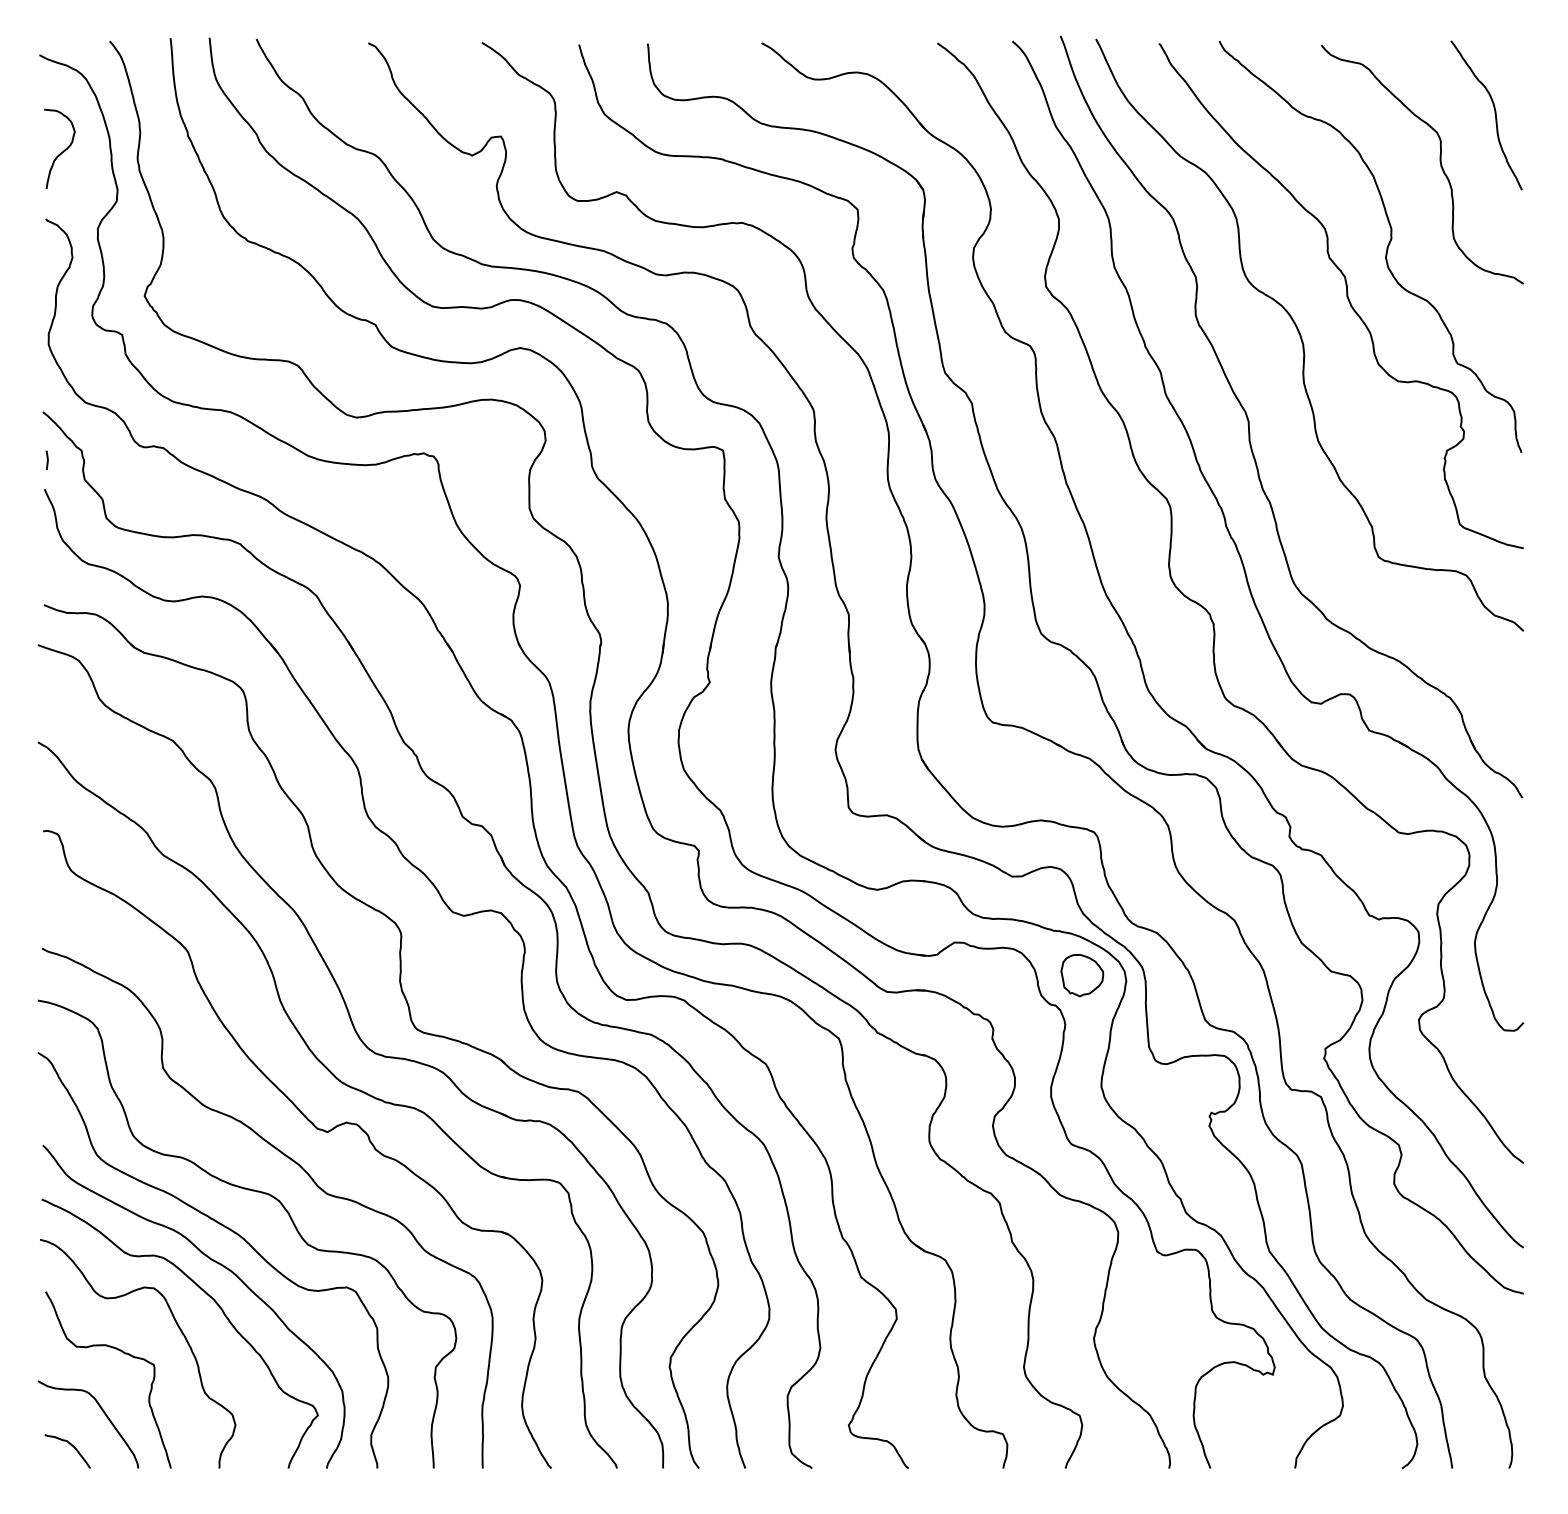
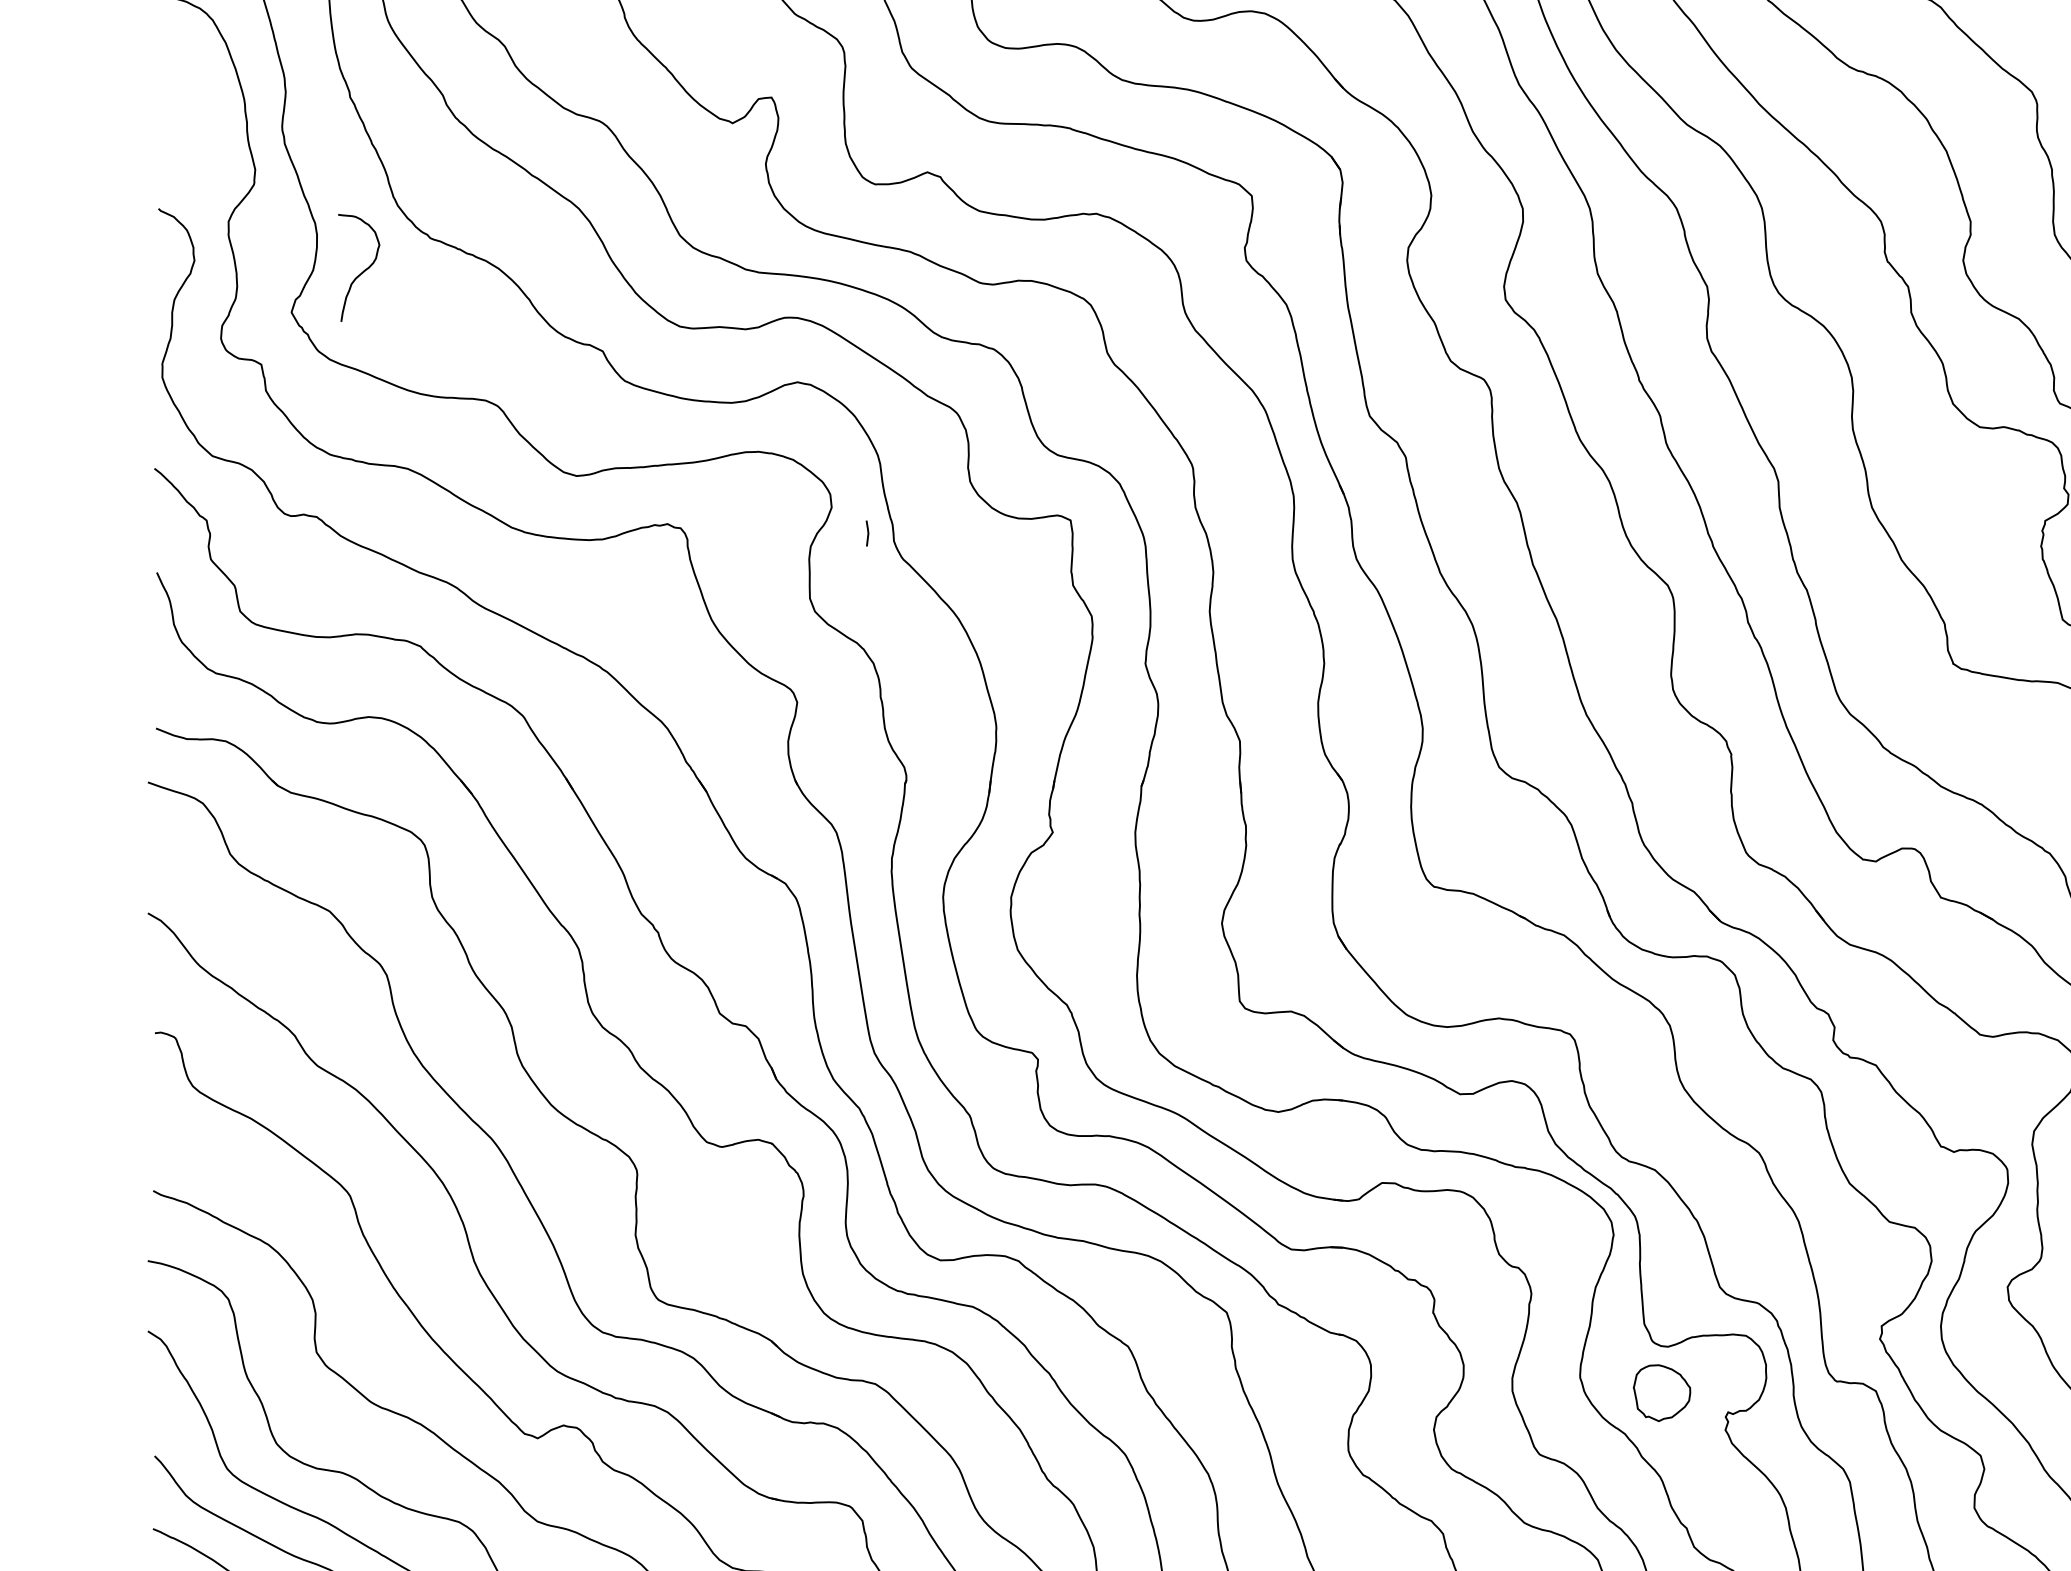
curve: (60, 152) -> (360, 272), moved
line: (46, 458) -> (866, 531), moved
part: (1082, 975) -> (1662, 1392), moved

